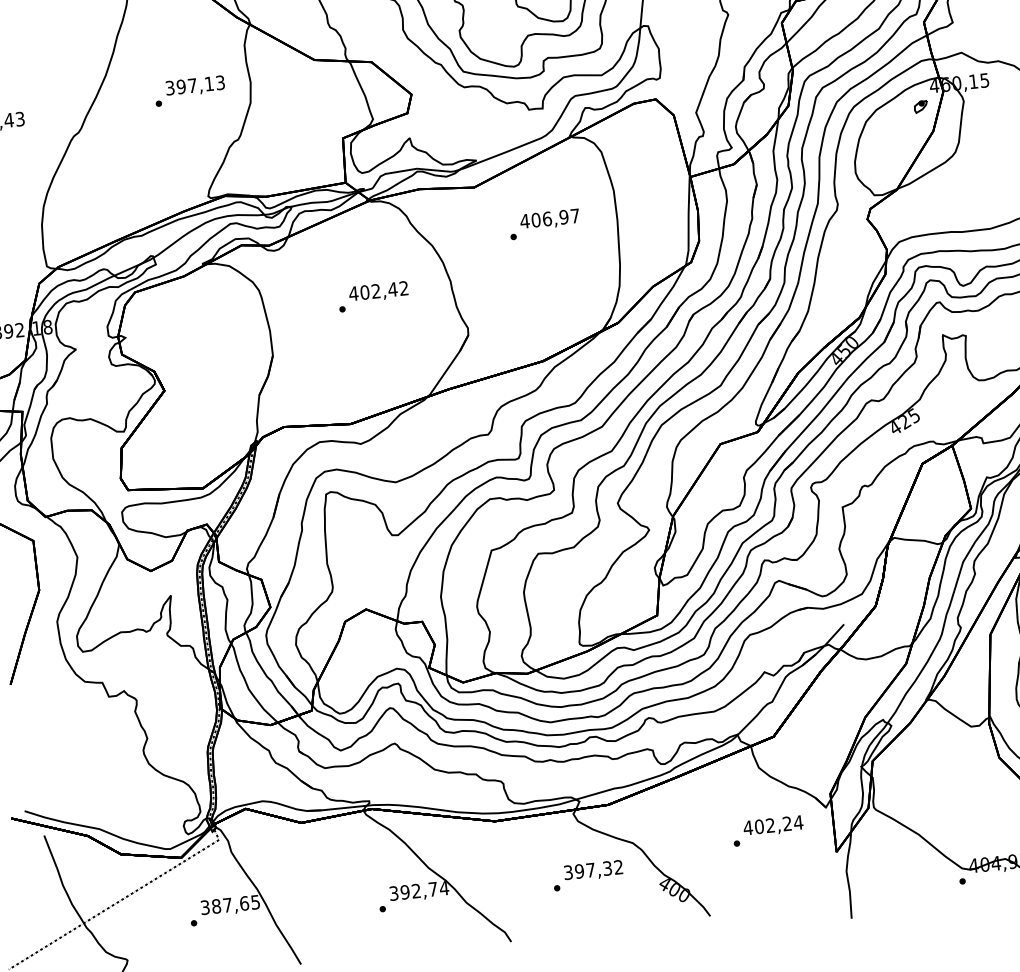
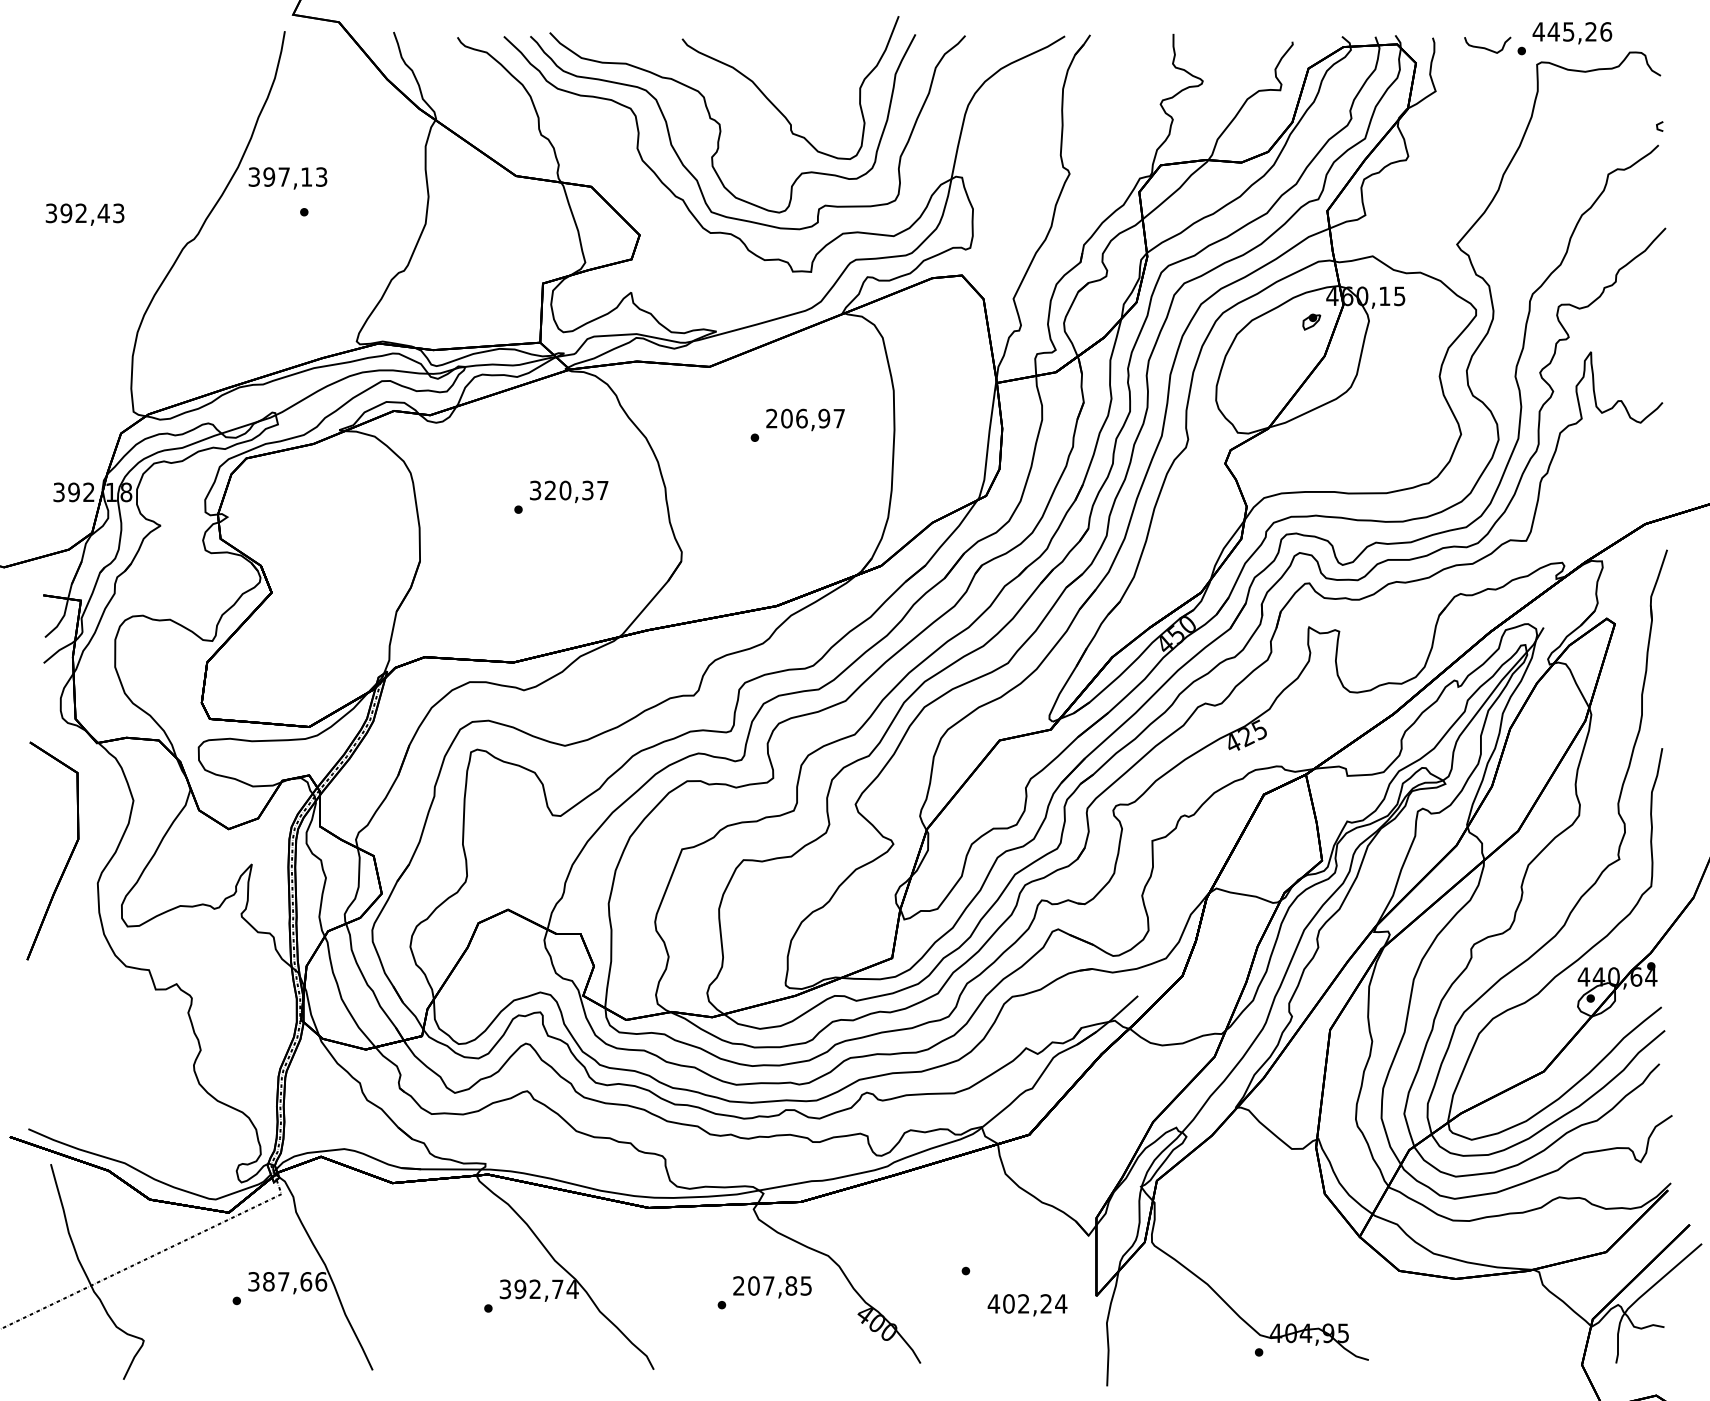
text: (195, 86) -> (287, 178), moved
text: (524, 221) -> (771, 418), 406,97 -> 206,97
text: (378, 291) -> (568, 490), 402,42 -> 320,37
text: (773, 826) -> (1027, 1305), moved
text: (593, 869) -> (772, 1285), 397,32 -> 207,85
text: (255, 902) -> (321, 1281), 387,65 -> 387,66

